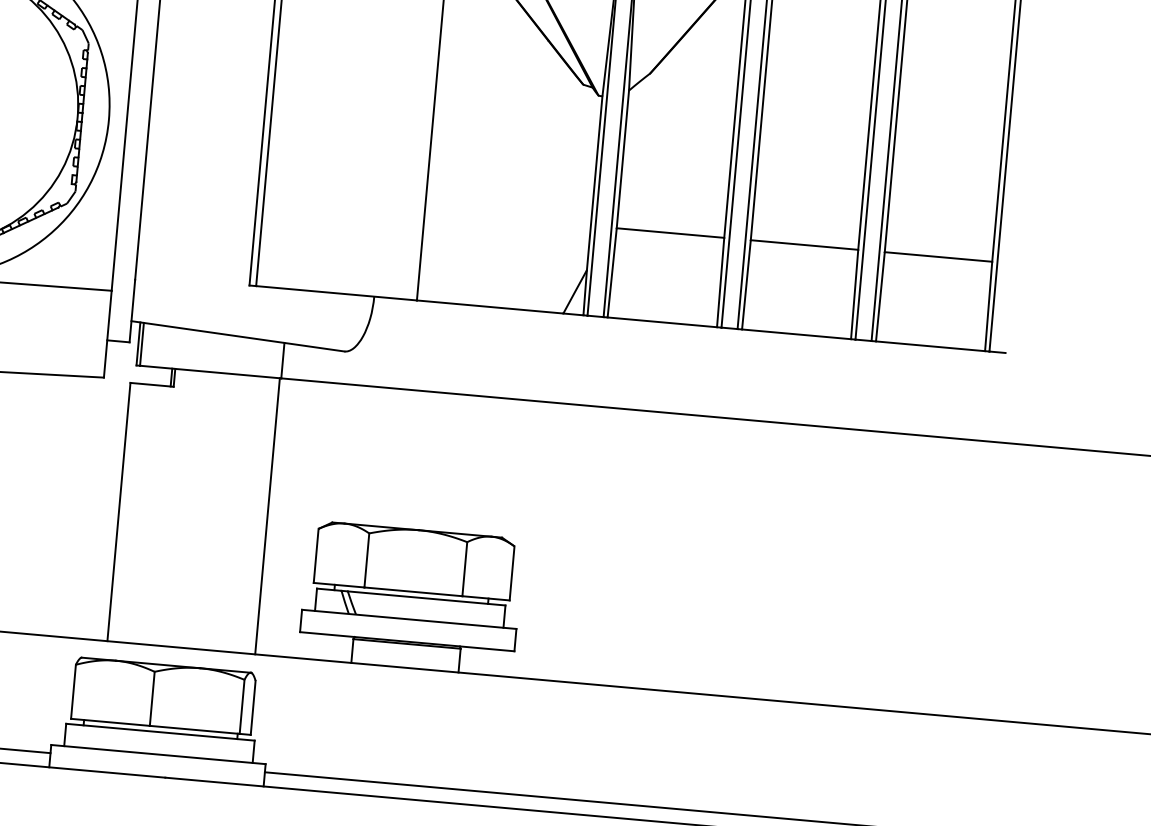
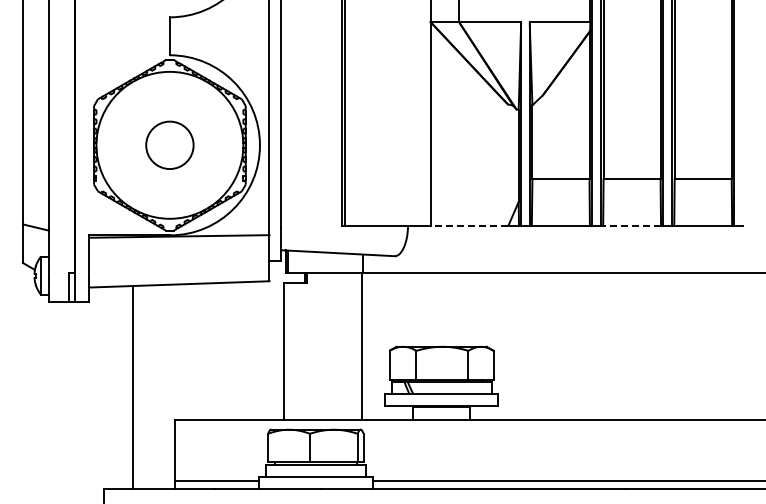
line: (490, 306) -> (469, 225), solid -> dashed
line: (797, 333) -> (632, 225), solid -> dashed

